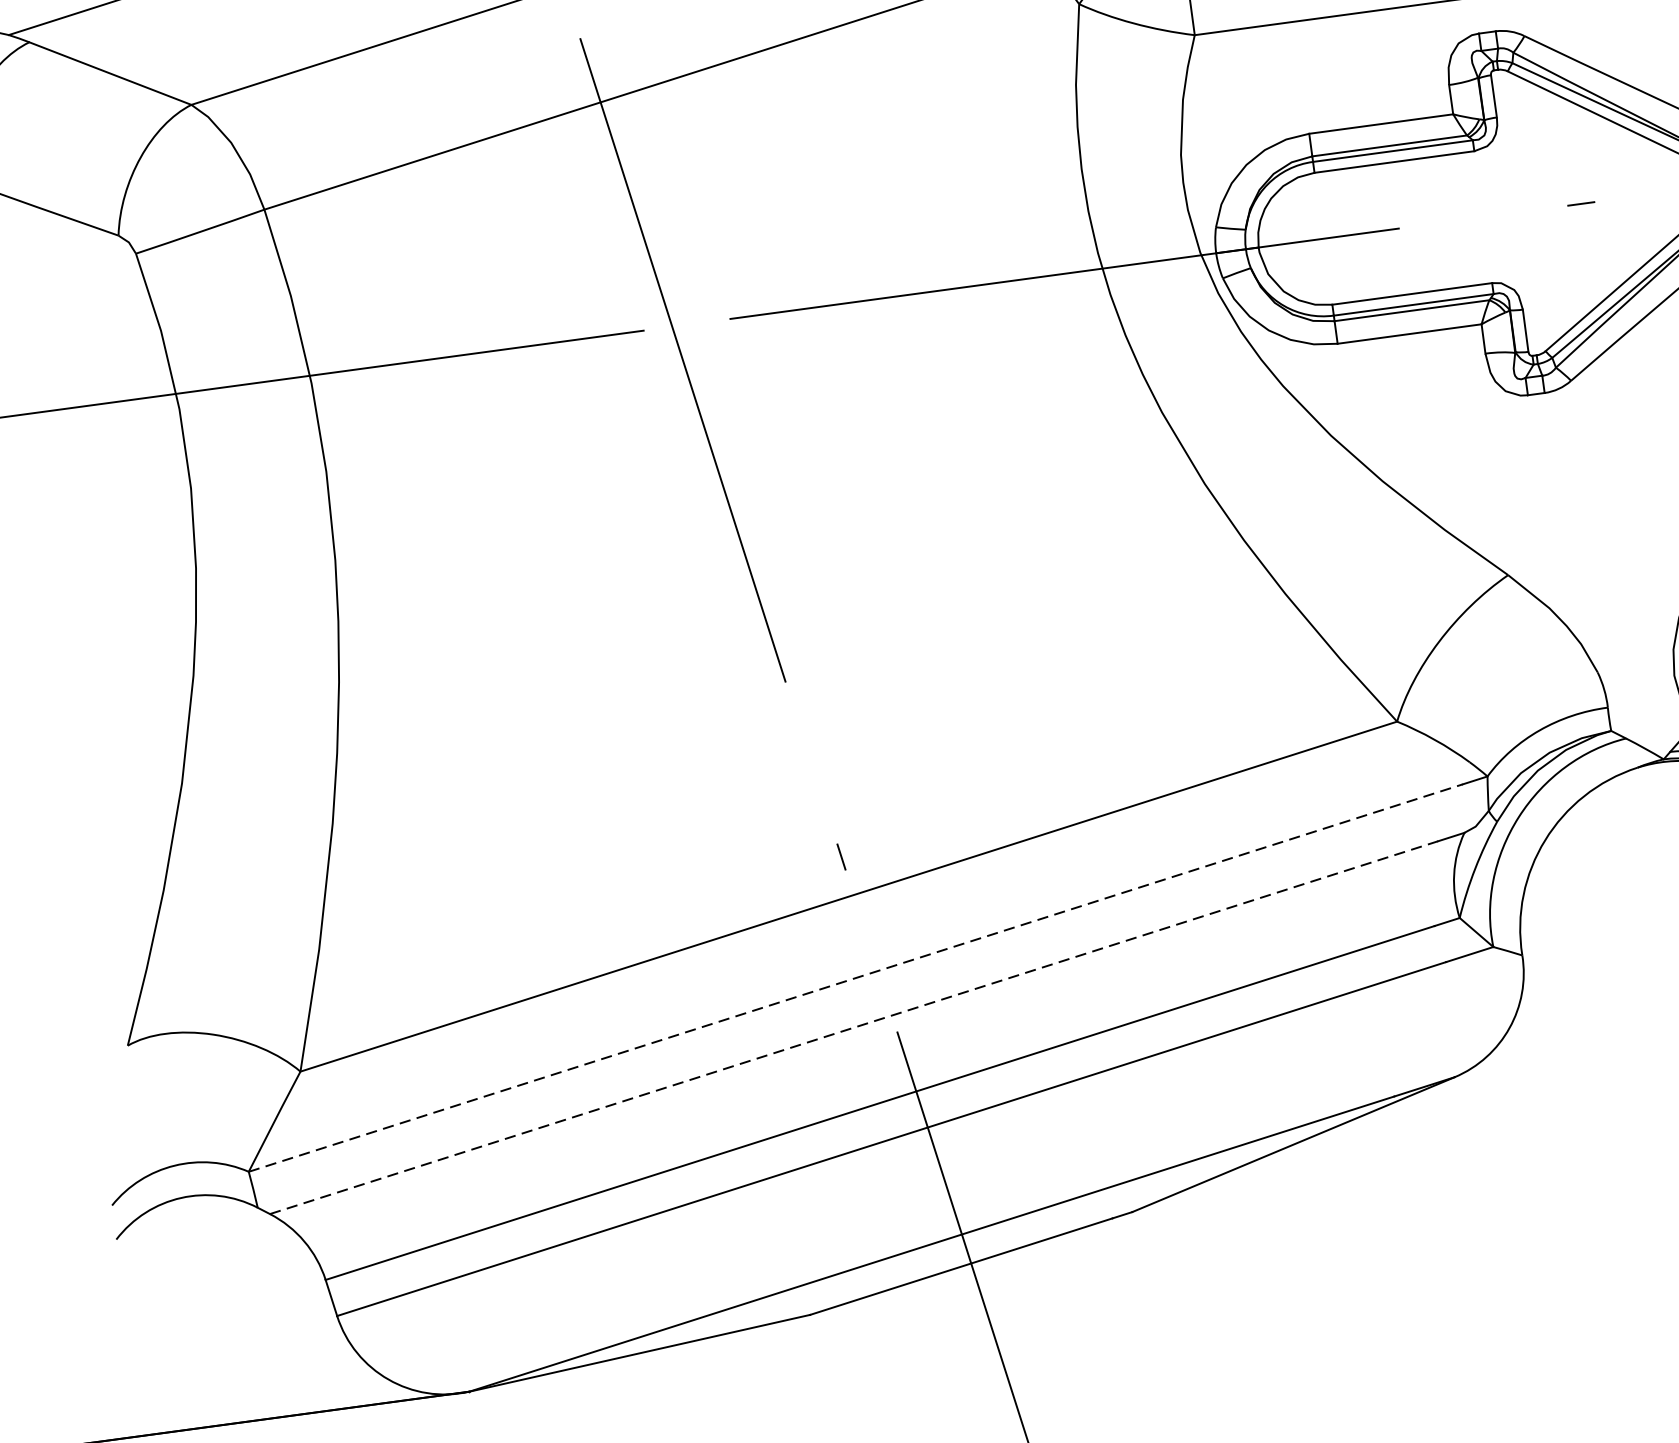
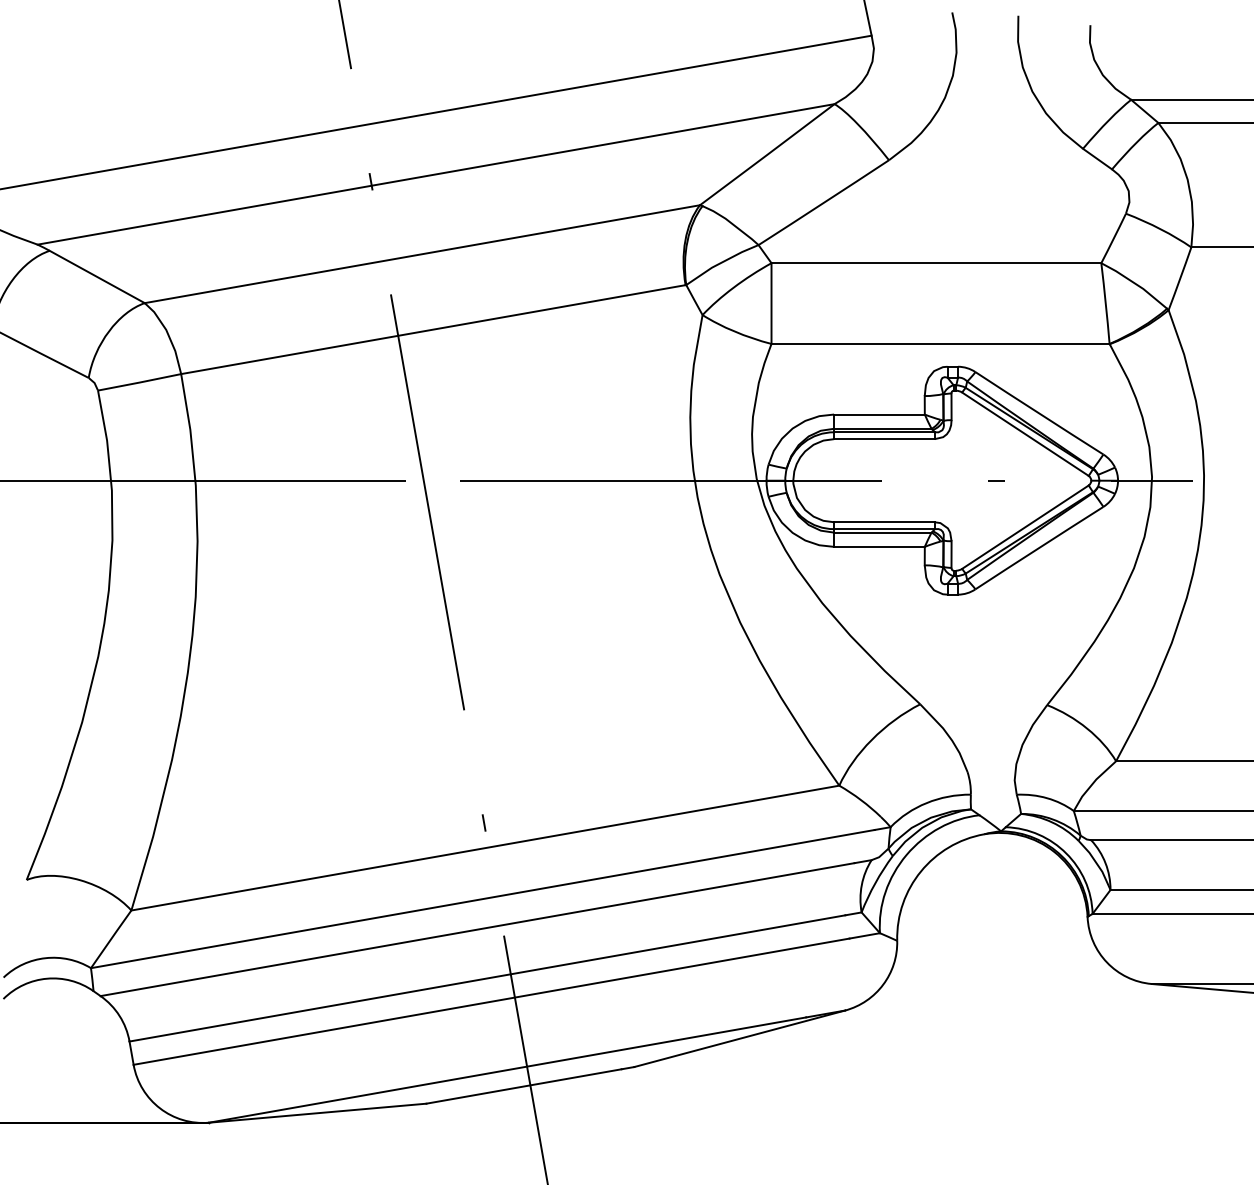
line: (855, 978) -> (482, 899), dashed -> solid
line: (853, 1027) -> (477, 929), dashed -> solid

